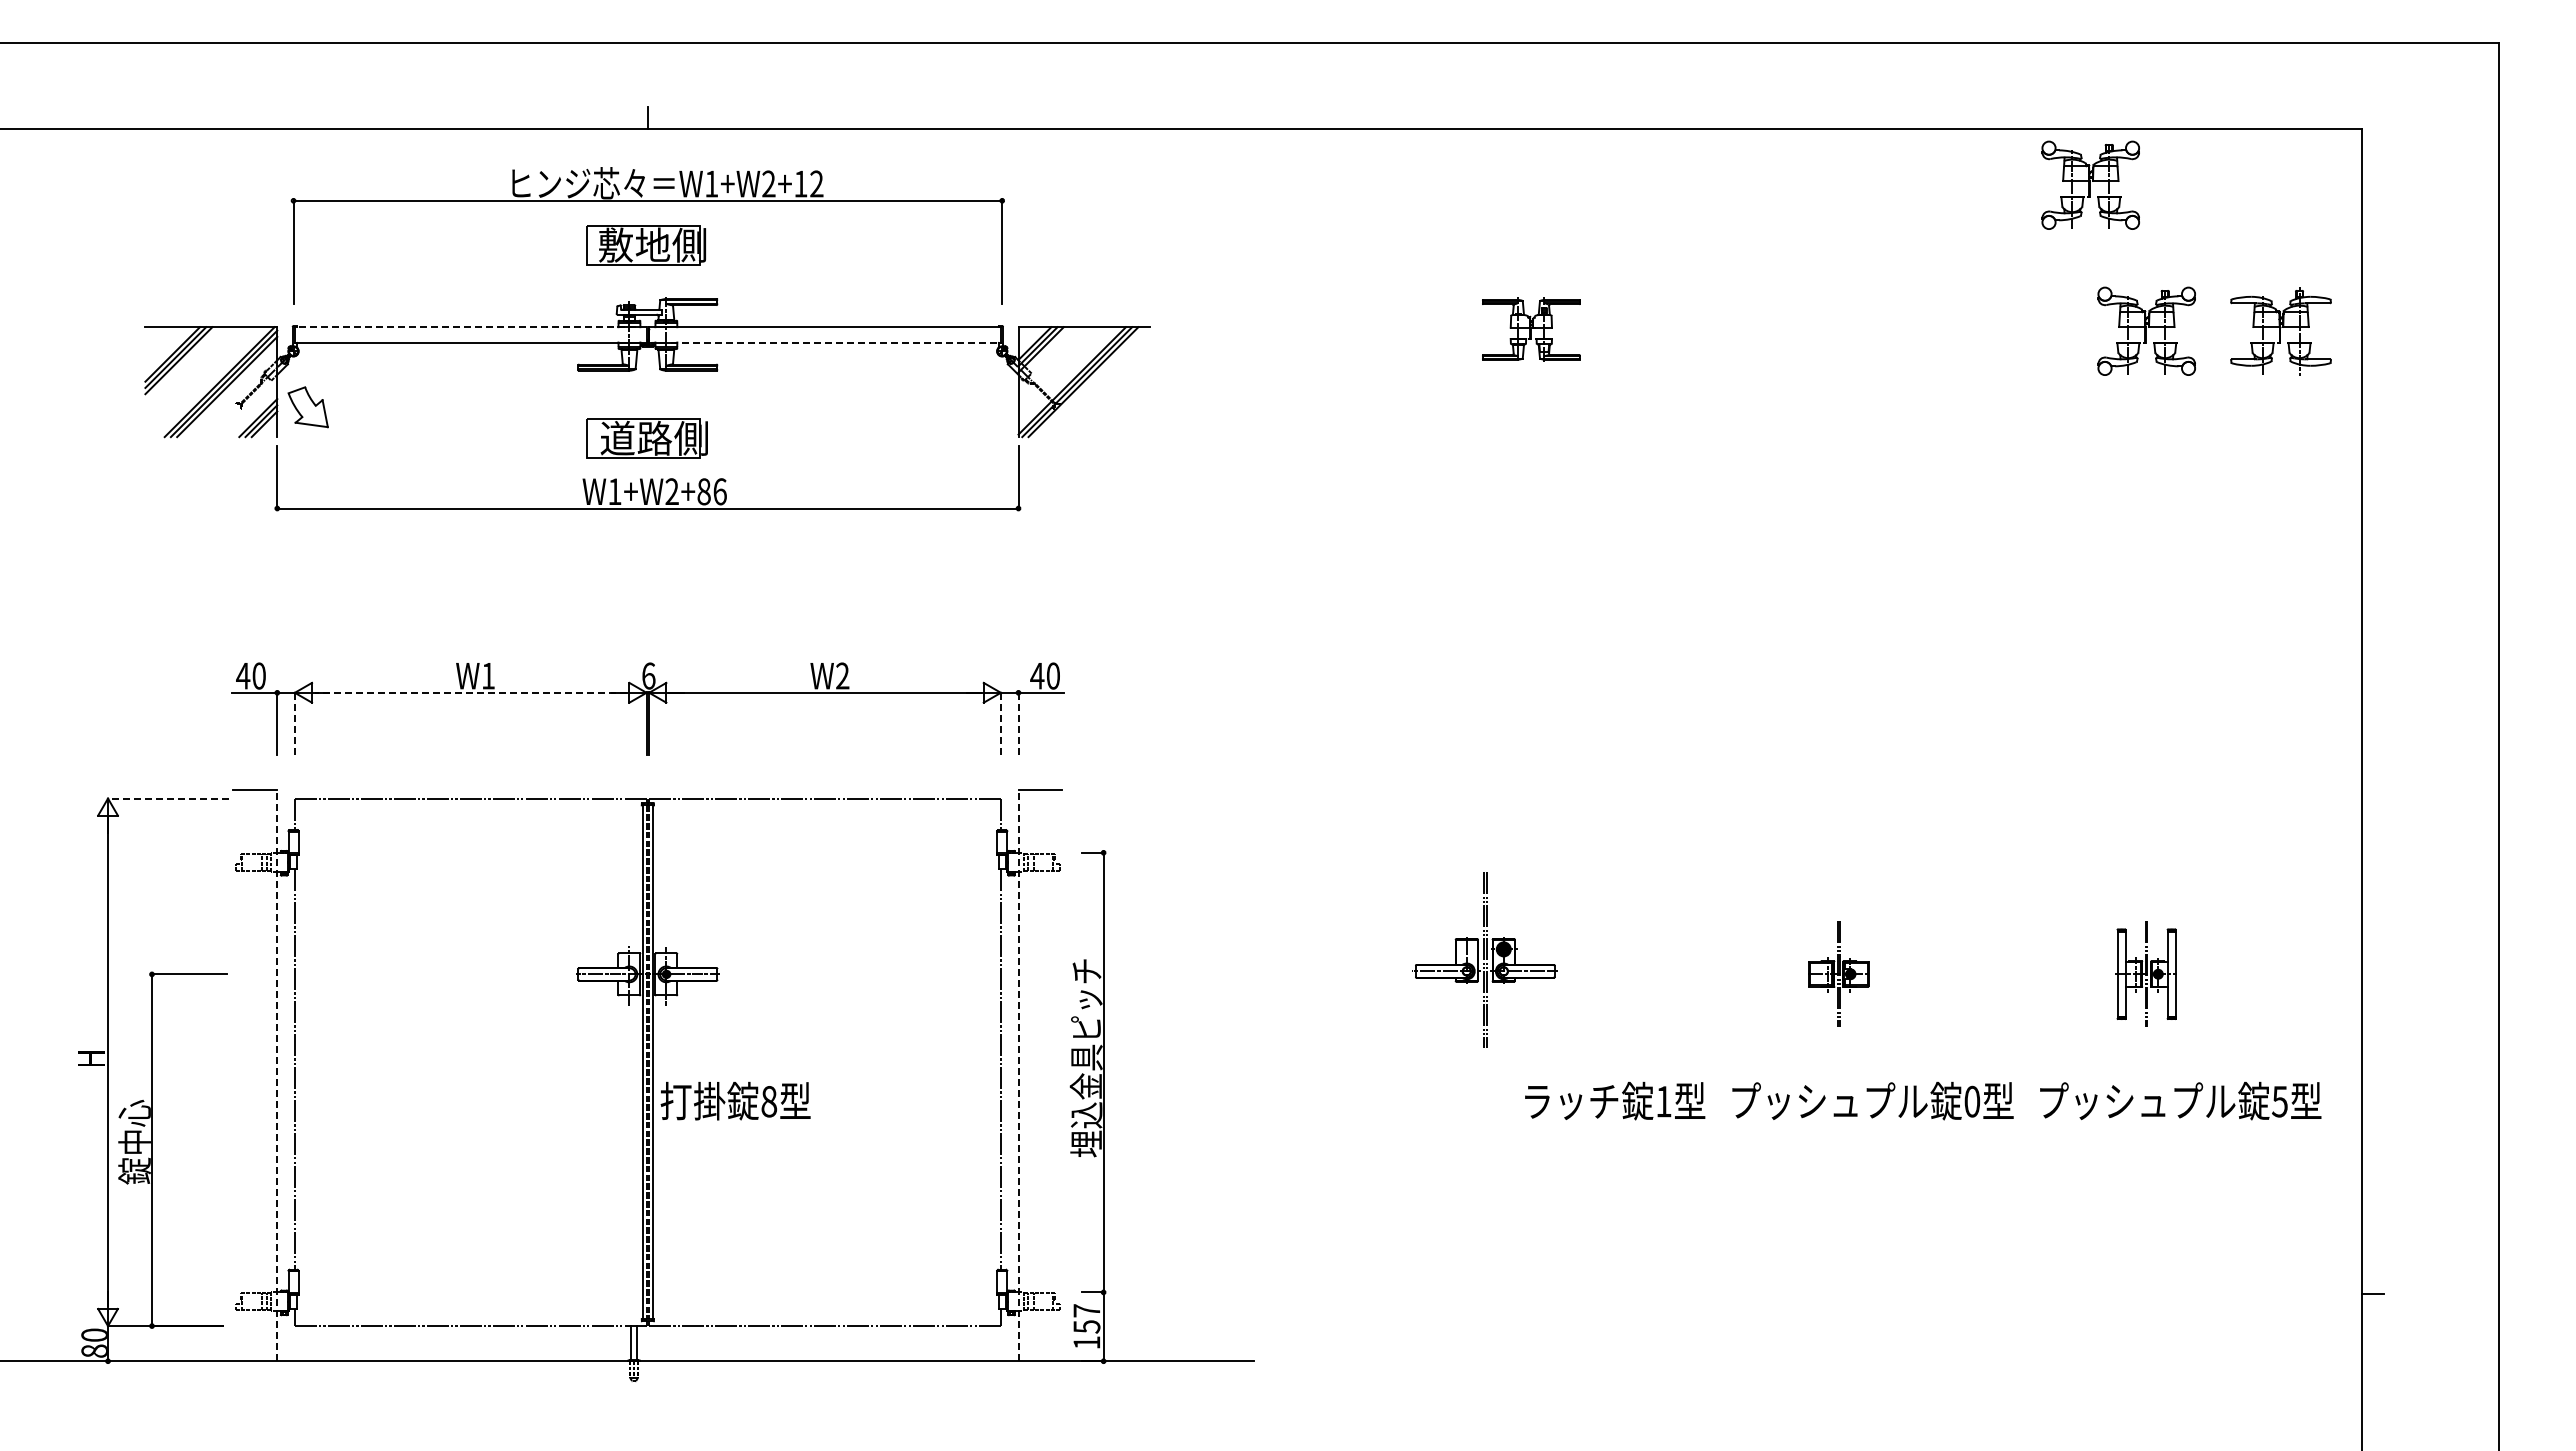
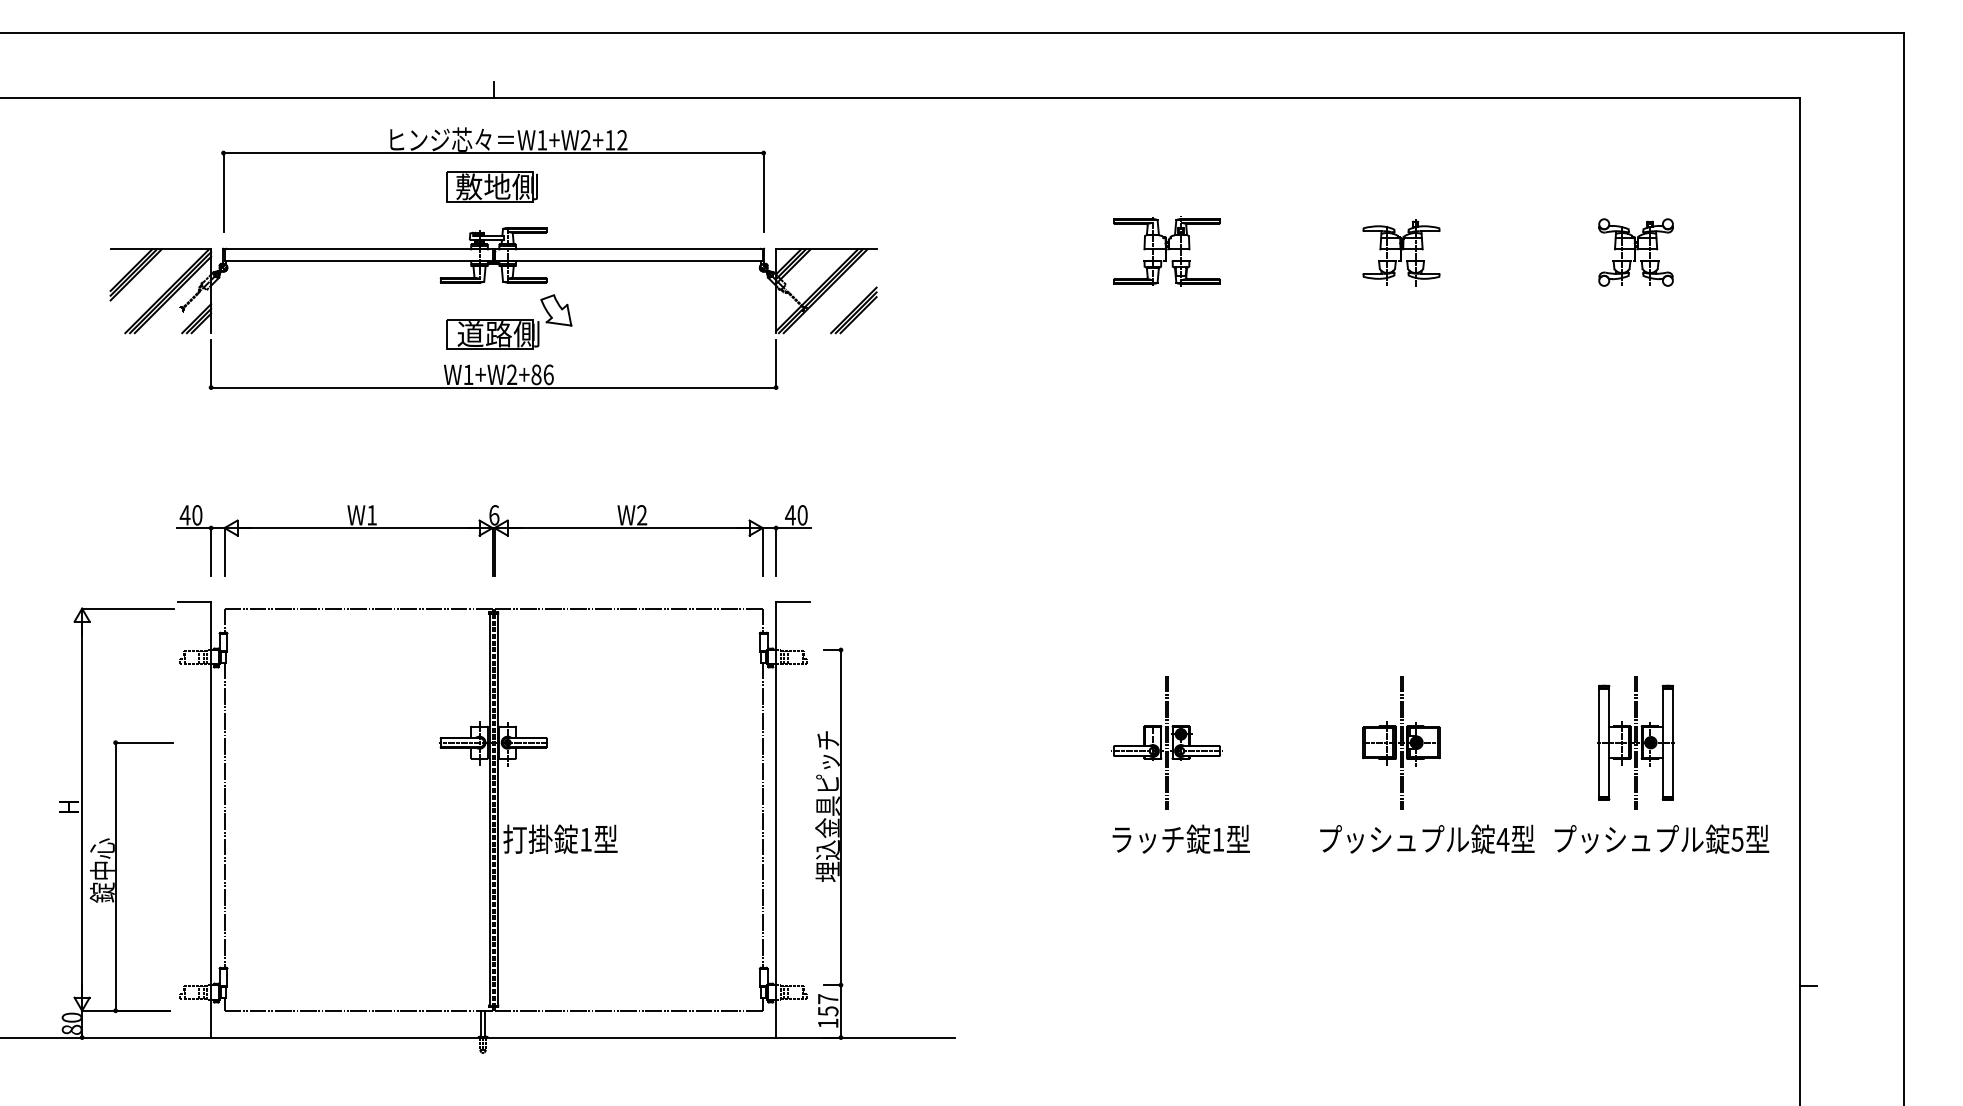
part: (2090, 184) -> (1593, 140), removed
line: (470, 327) -> (358, 249), dashed -> solid
part: (1531, 329) -> (1167, 251), size x1.43
part: (2280, 331) -> (1401, 252), moved
line: (825, 342) -> (628, 261), dashed -> solid
part: (307, 407) -> (555, 310), moved
part: (1120, 407) -> (853, 310), added
line: (470, 692) -> (358, 527), dashed -> solid
line: (294, 723) -> (224, 551), dashed -> solid
line: (1000, 723) -> (762, 551), dashed -> solid
line: (1018, 723) -> (776, 551), dashed -> solid
line: (168, 798) -> (128, 608), dashed -> solid
part: (1484, 959) -> (1166, 742), moved
part: (1838, 973) -> (1401, 742), size x1.67
part: (2146, 973) -> (1635, 742), size x1.67
line: (277, 1075) -> (211, 819), dashed -> solid
line: (1018, 1075) -> (776, 819), dashed -> solid
text: (1615, 1100) -> (1181, 838), moved
text: (769, 1101) -> (586, 839), 8 -> 1
text: (1971, 1101) -> (1502, 839), 0 -> 4

